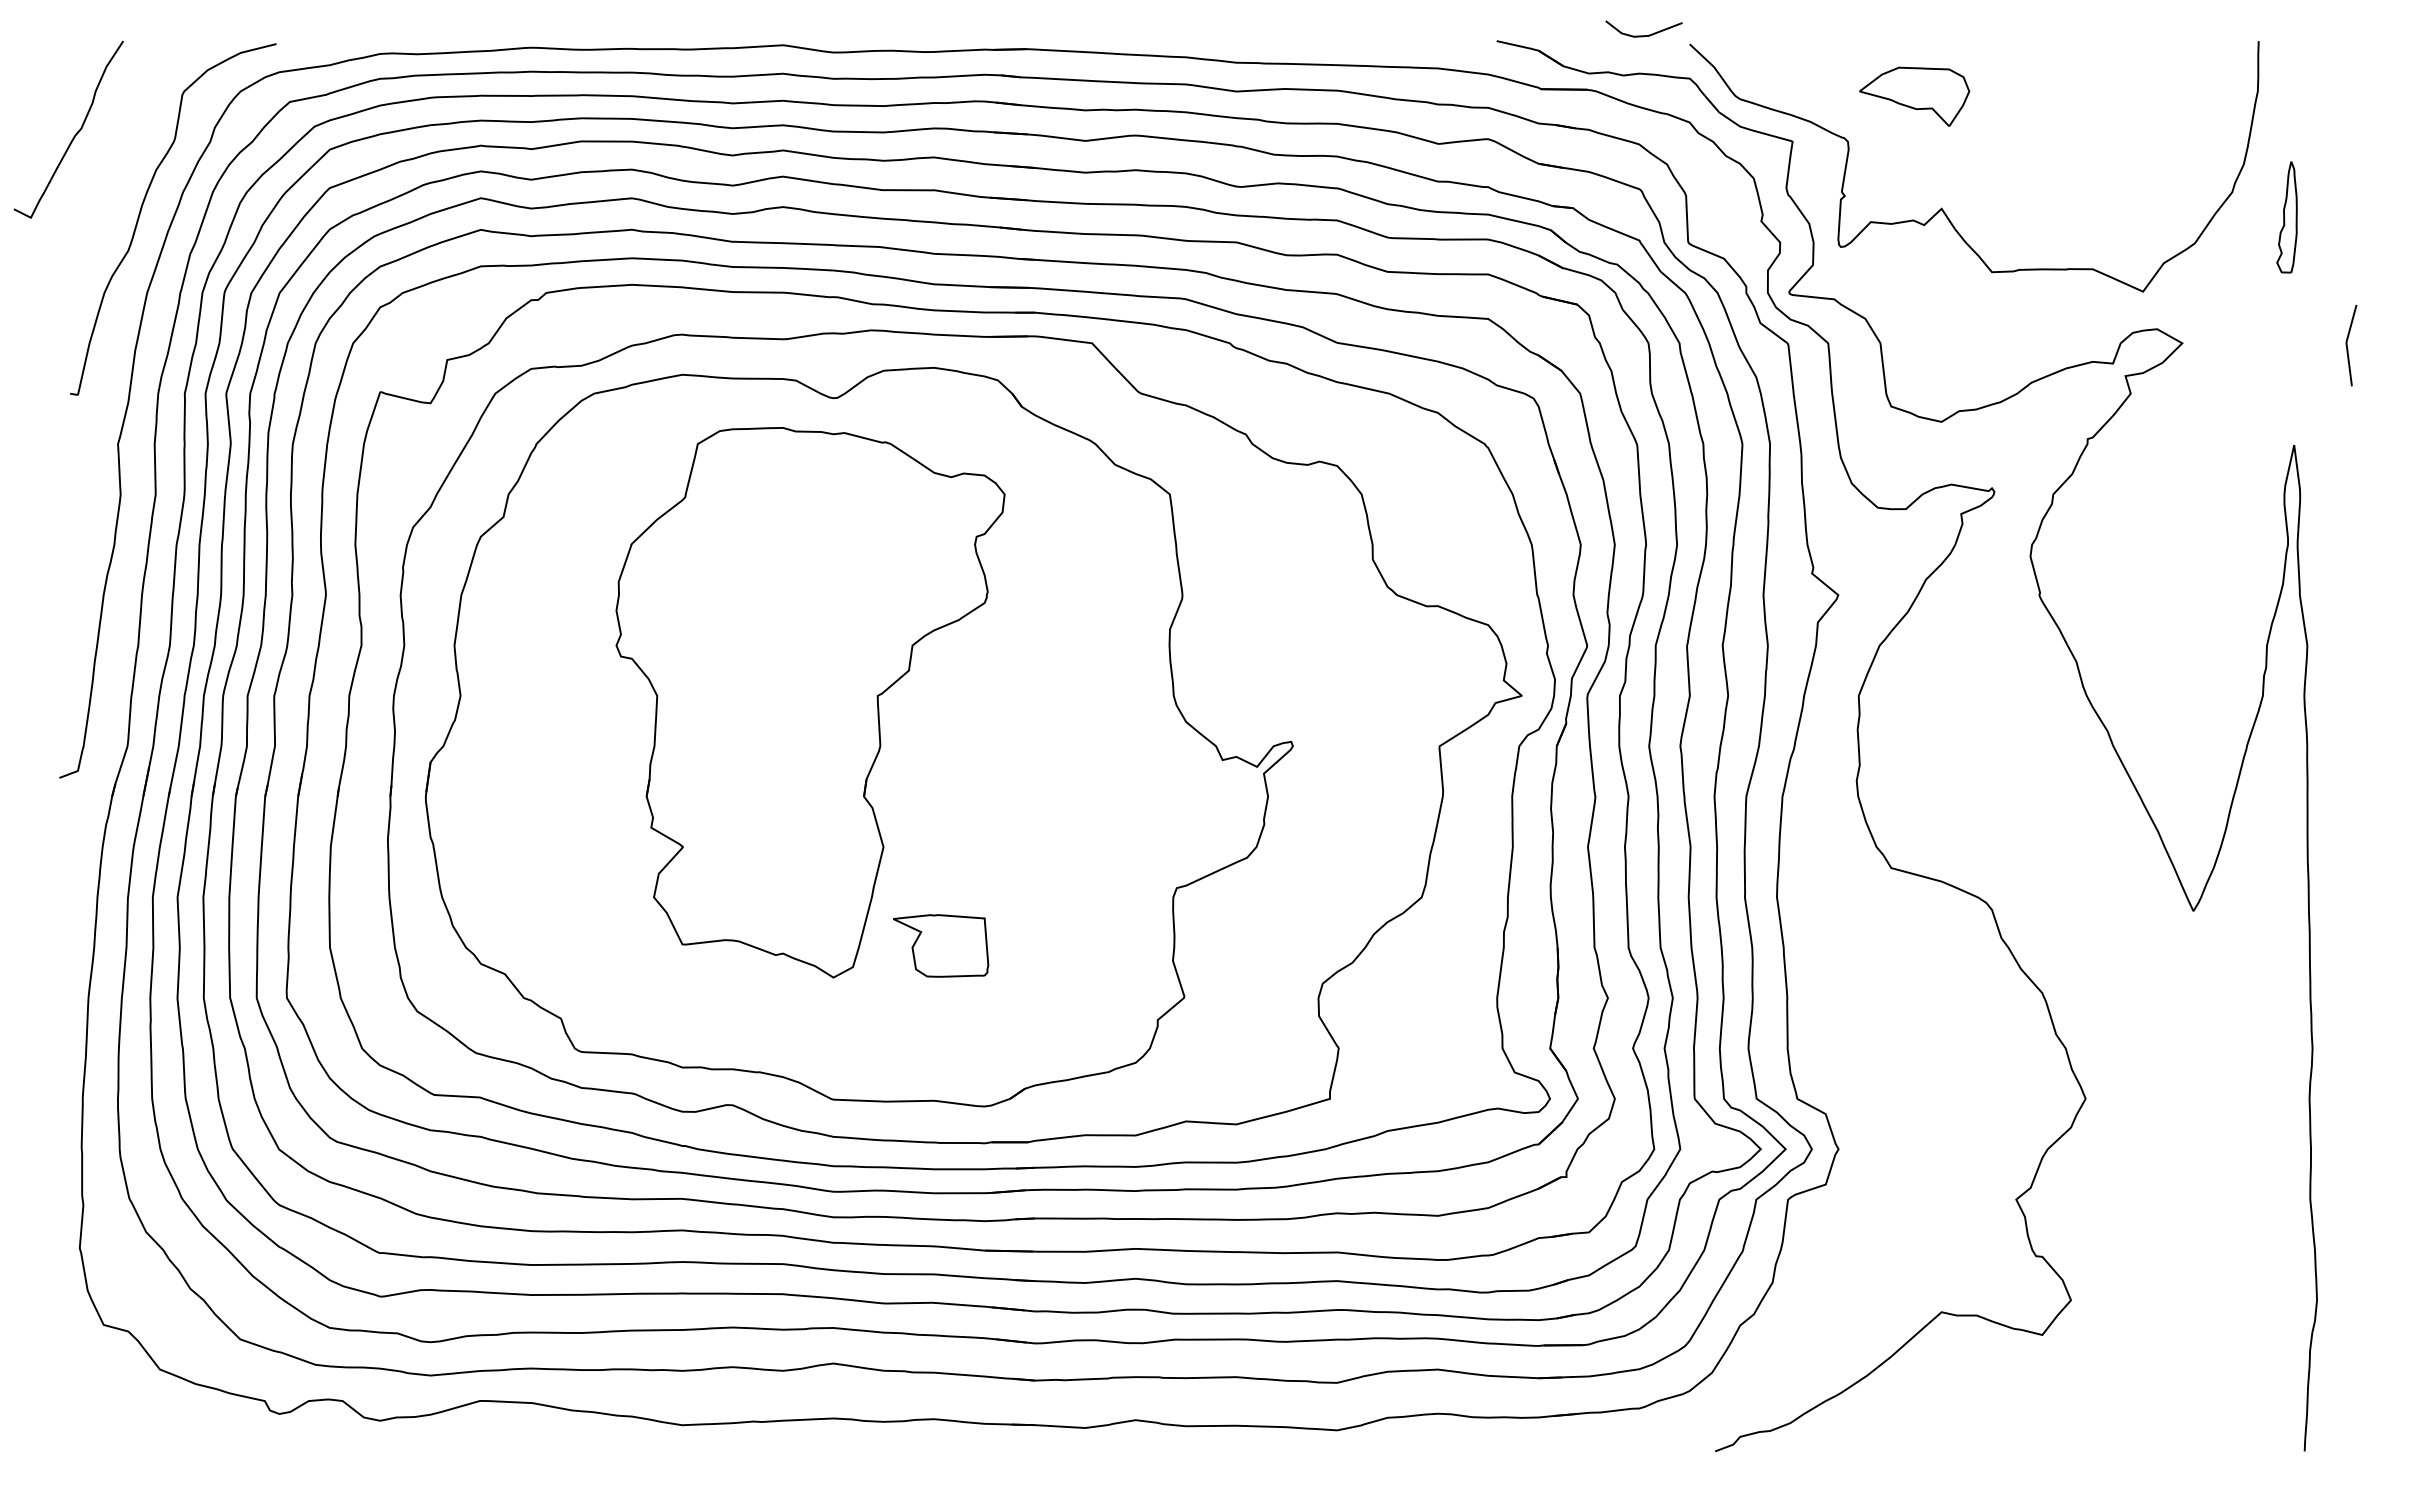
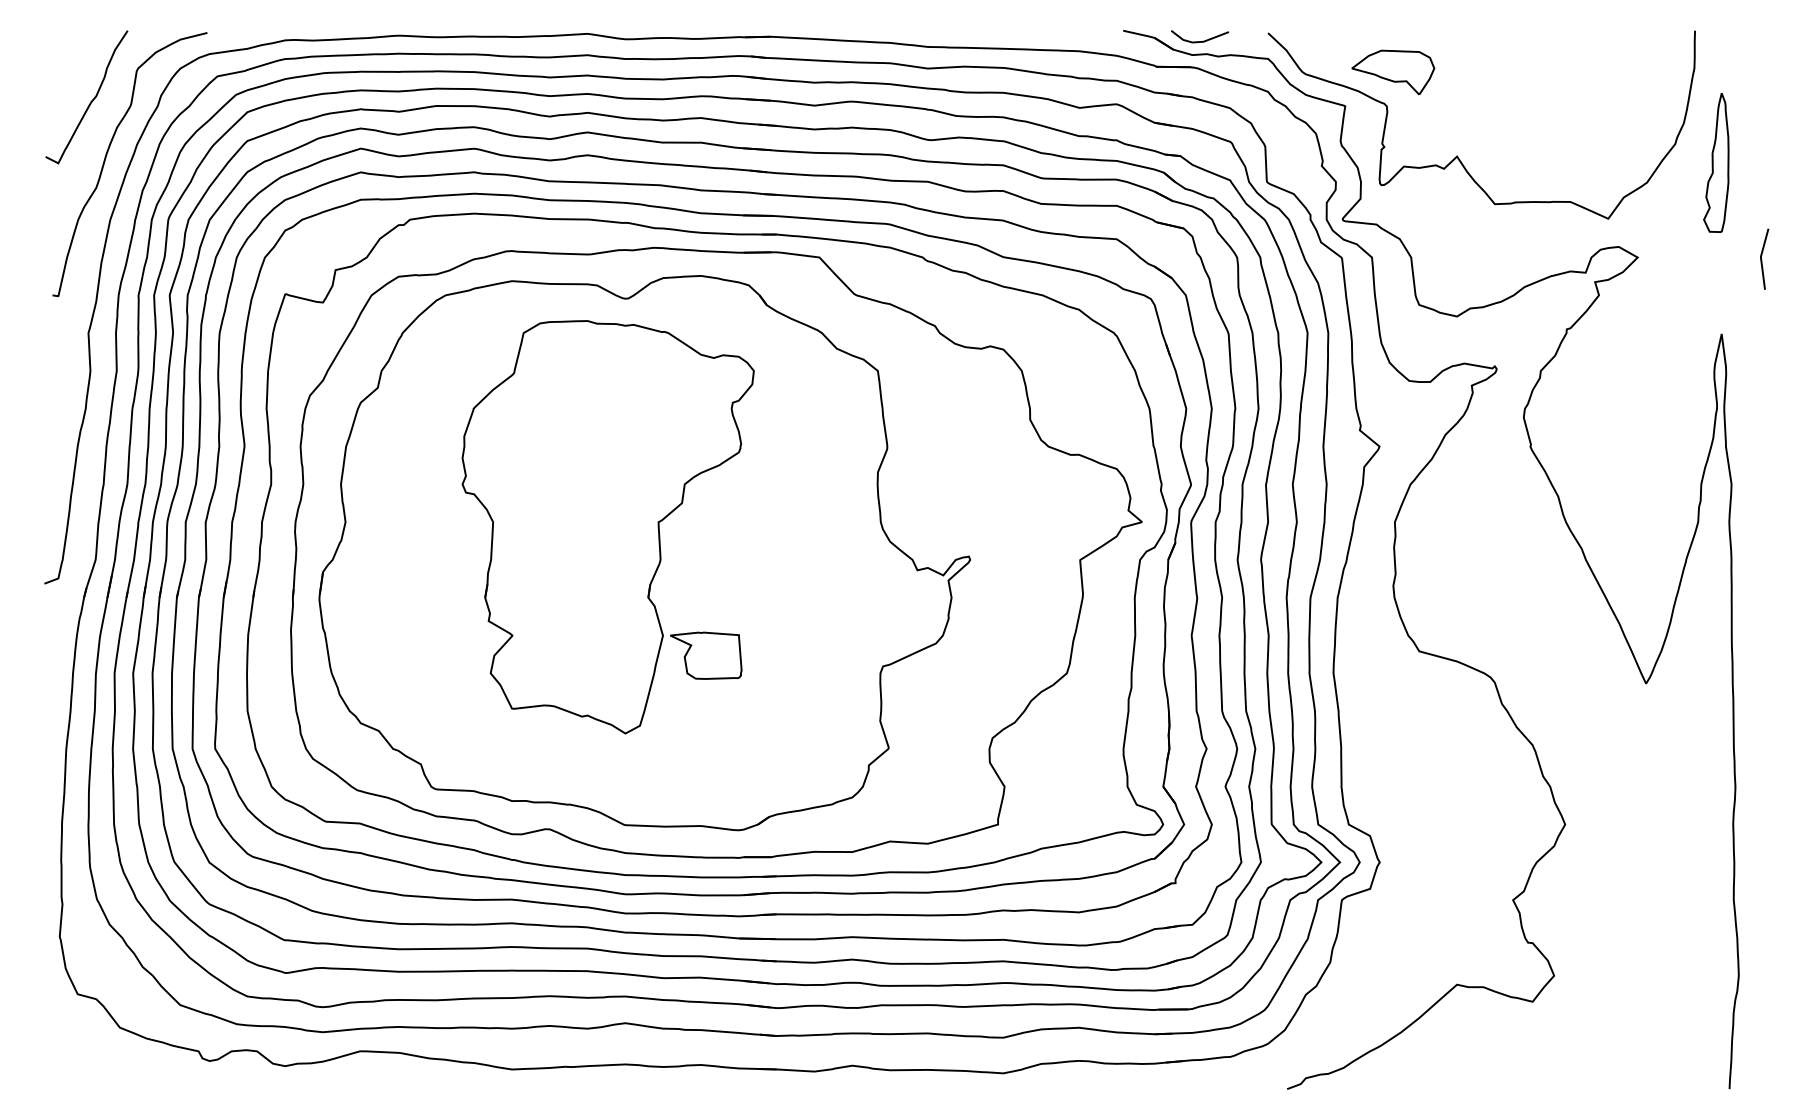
line: (1643, 35) -> (1199, 41), moved
part: (1914, 96) -> (1393, 72), moved
curve: (75, 133) -> (91, 100), moved
part: (2286, 217) -> (1715, 163), size x1.67
part: (941, 945) -> (706, 655), moved

